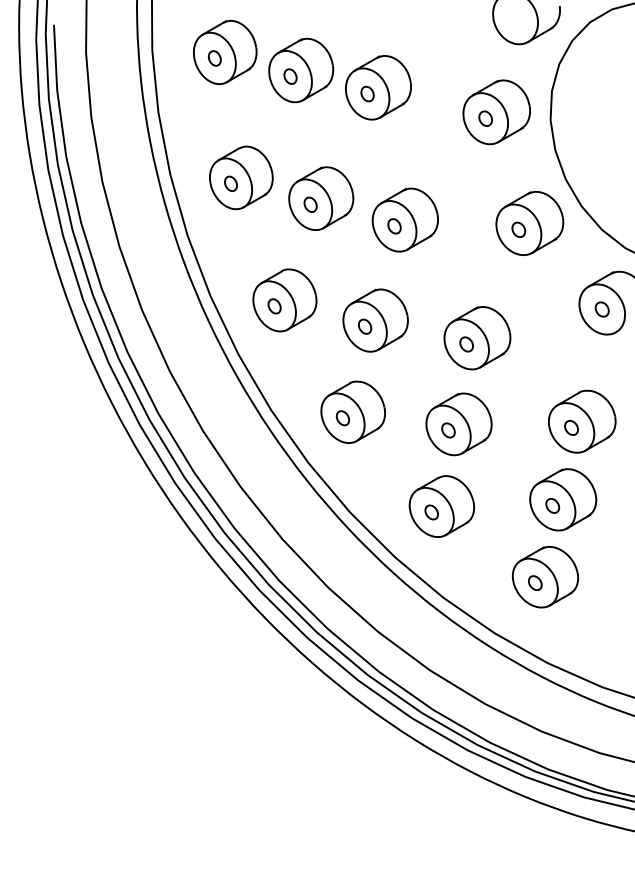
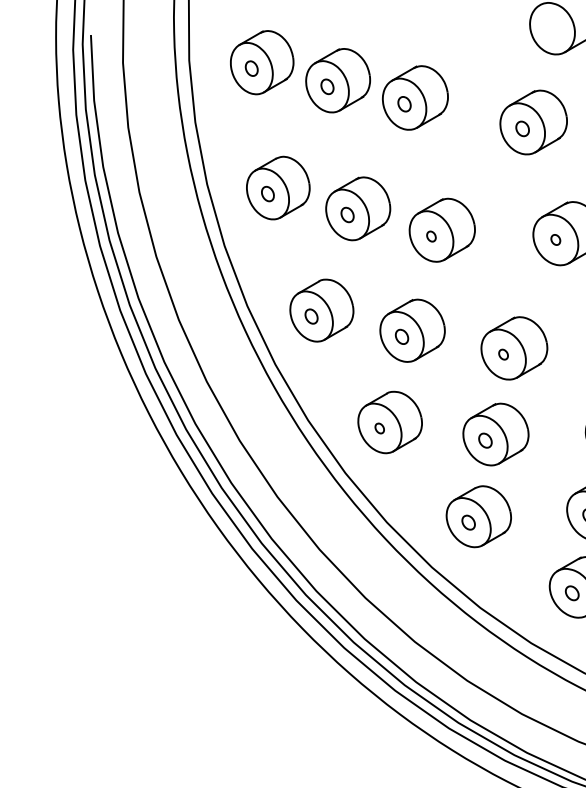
part: (394, 226) -> (431, 236), size x0.7
part: (518, 229) -> (555, 239), size x0.7
part: (466, 344) -> (503, 354), size x0.7
part: (342, 418) -> (379, 428), size x0.7

